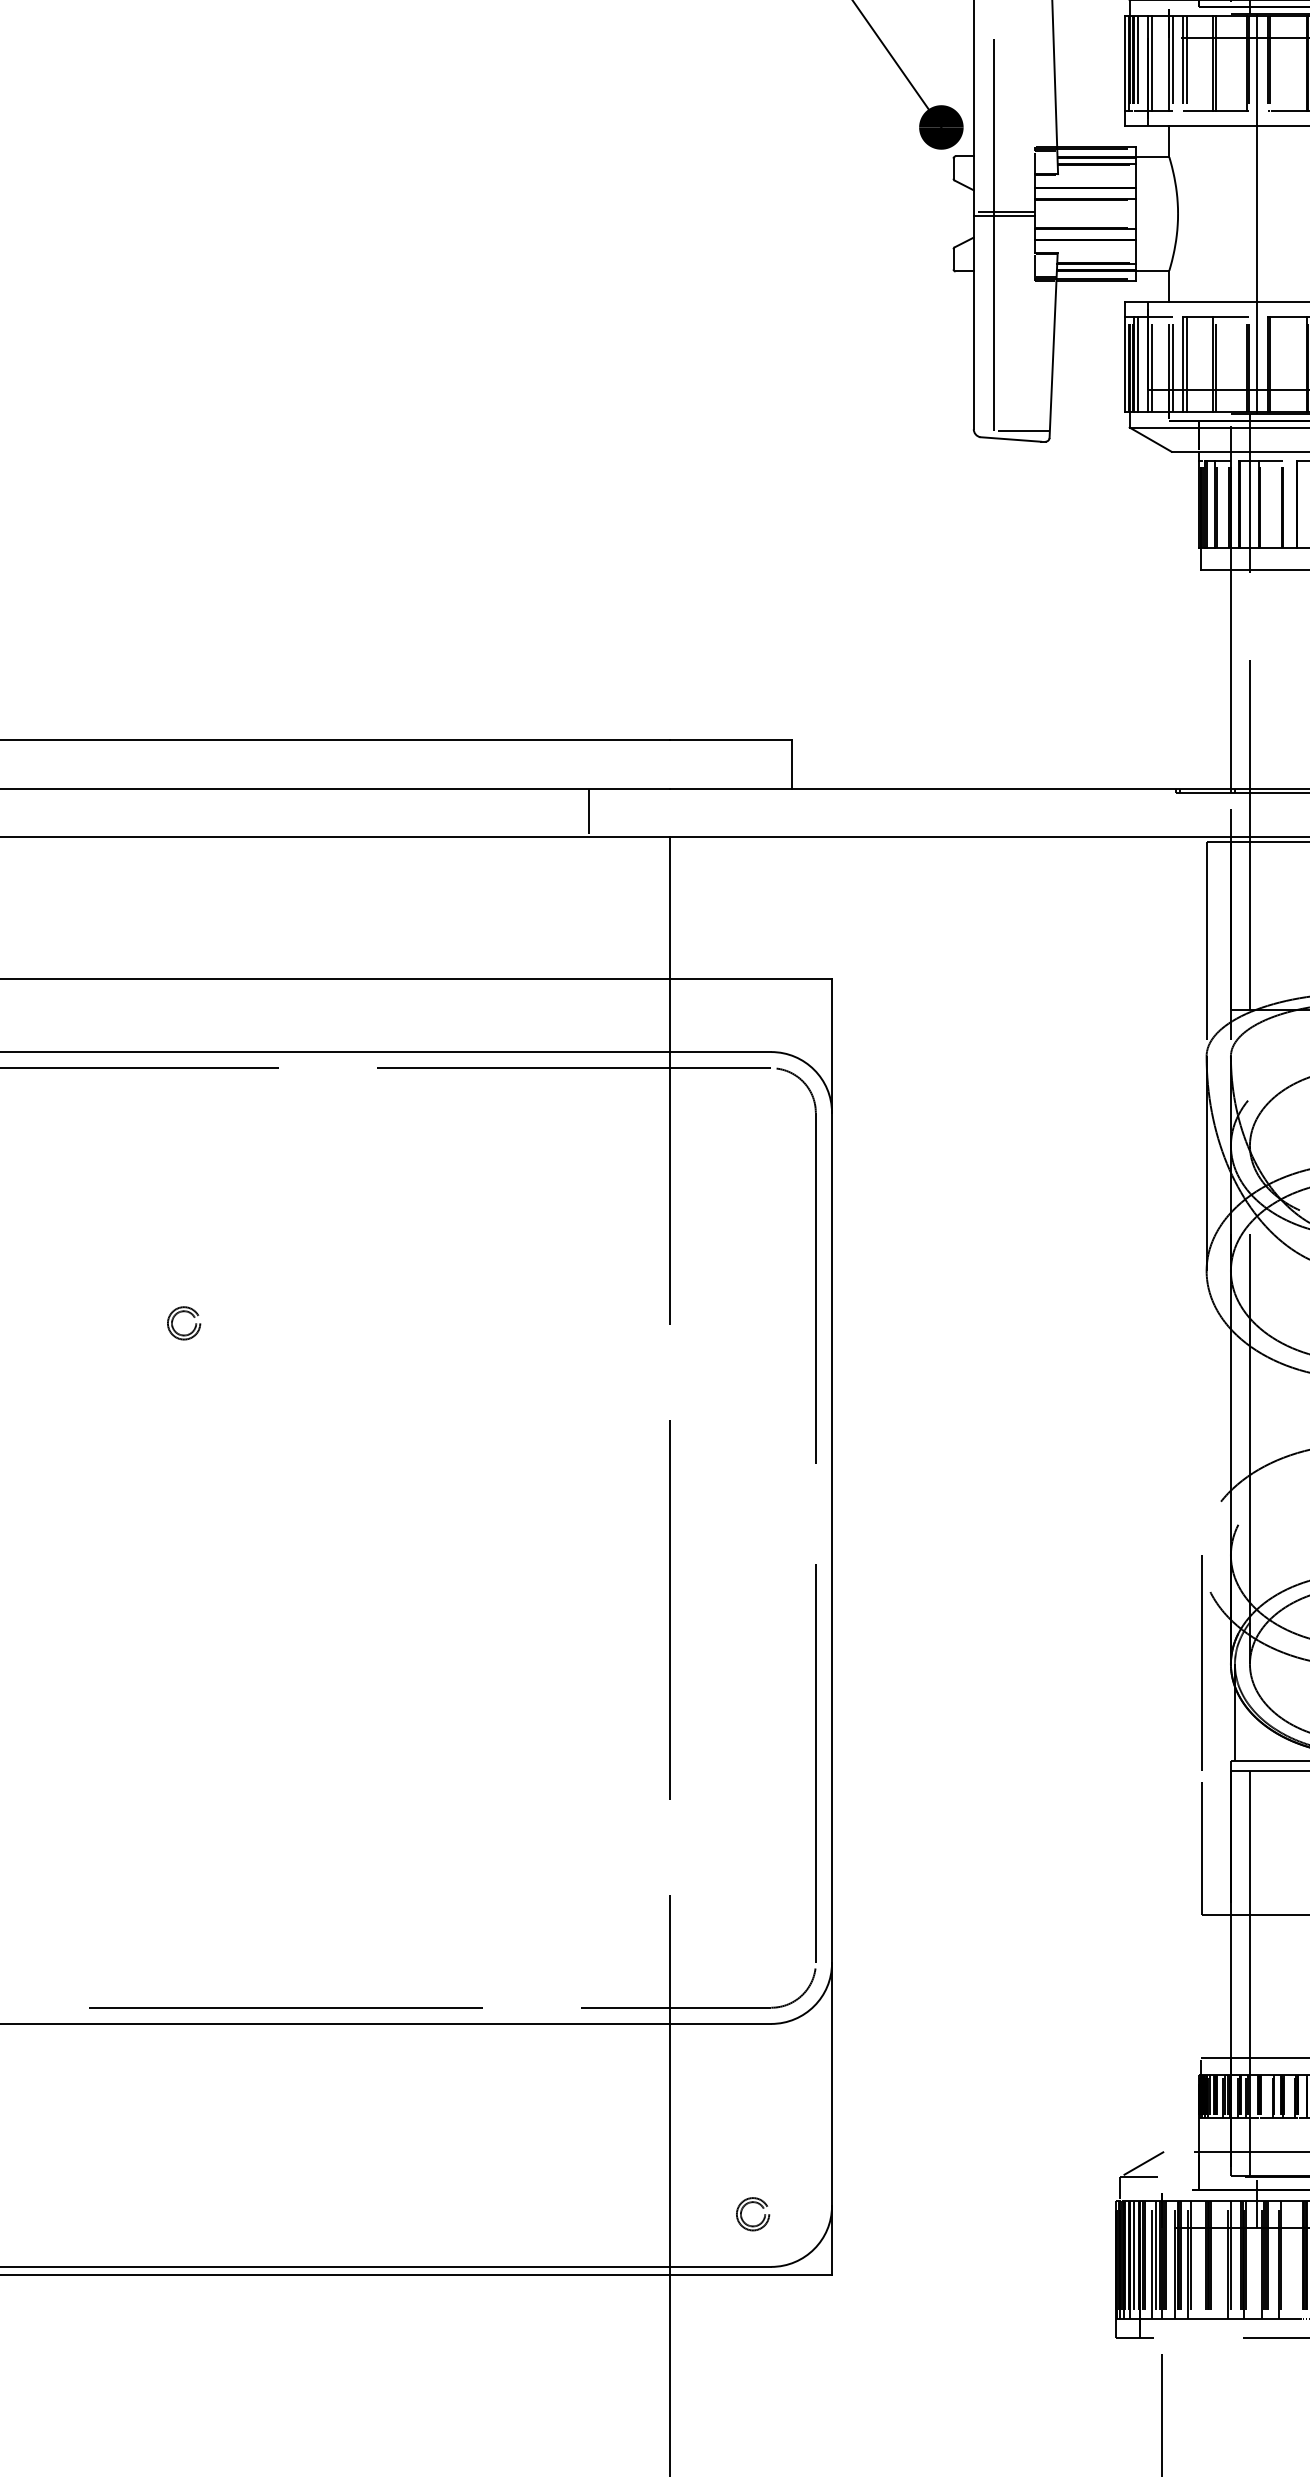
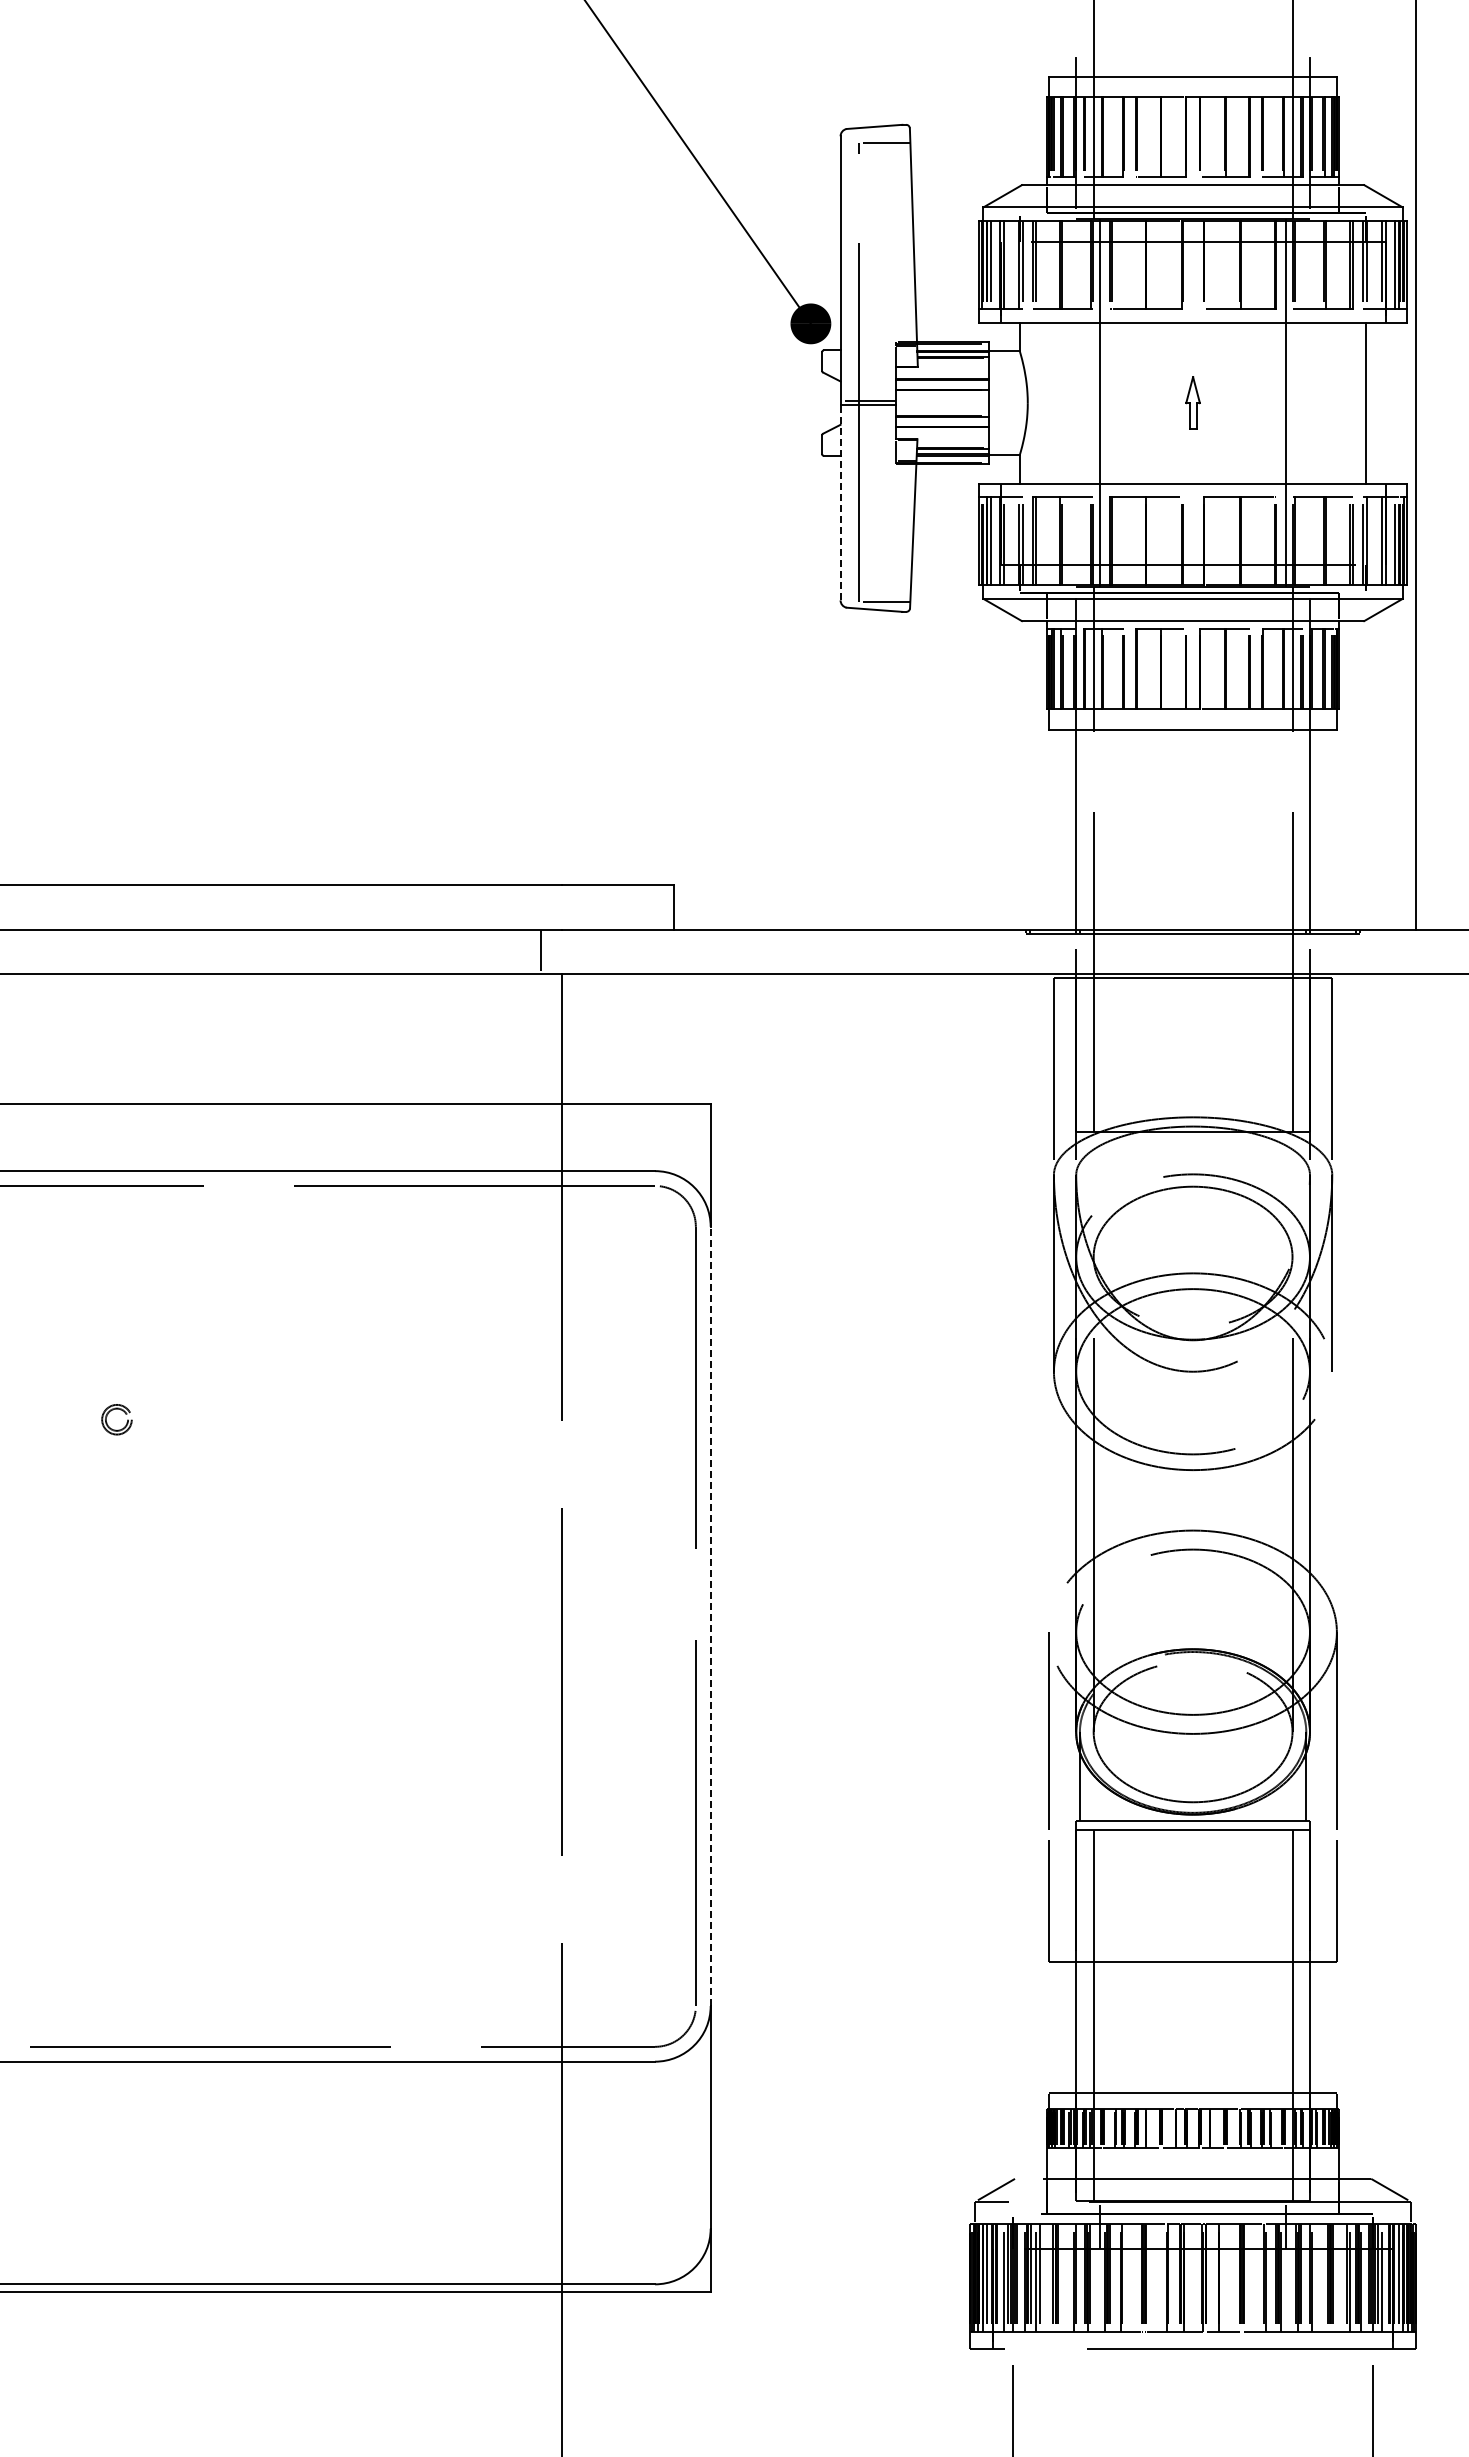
line: (973, 322) -> (840, 502), solid -> dashed
line: (589, 812) -> (541, 951), moved
line: (831, 1538) -> (710, 1616), solid -> dashed
part: (747, 2204) -> (633, 2227), removed

